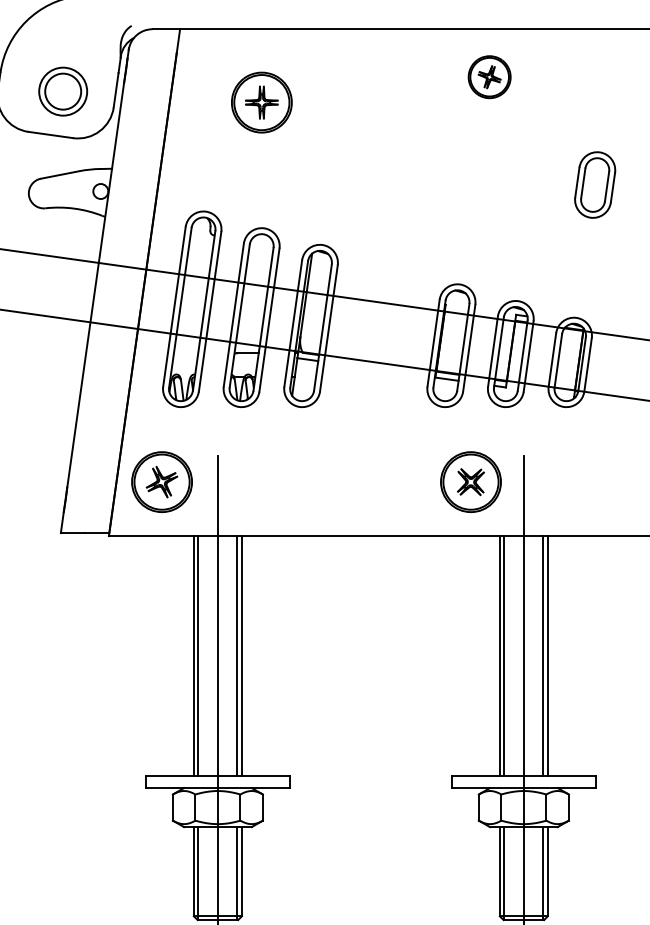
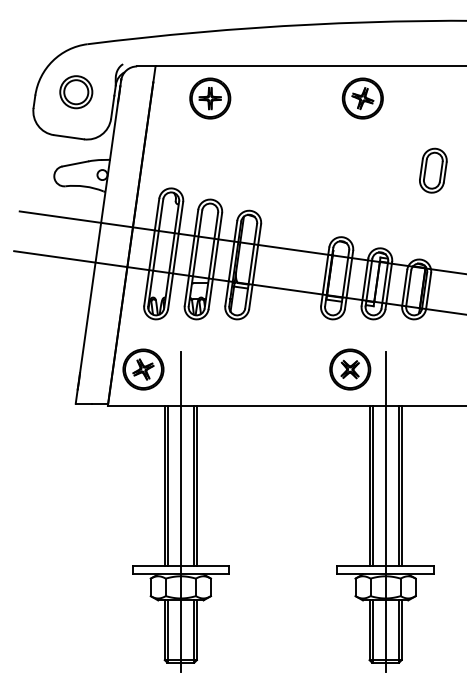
part: (489, 77) -> (362, 98), size x1.43
part: (63, 92) -> (76, 92), moved
part: (262, 102) -> (210, 98), moved

